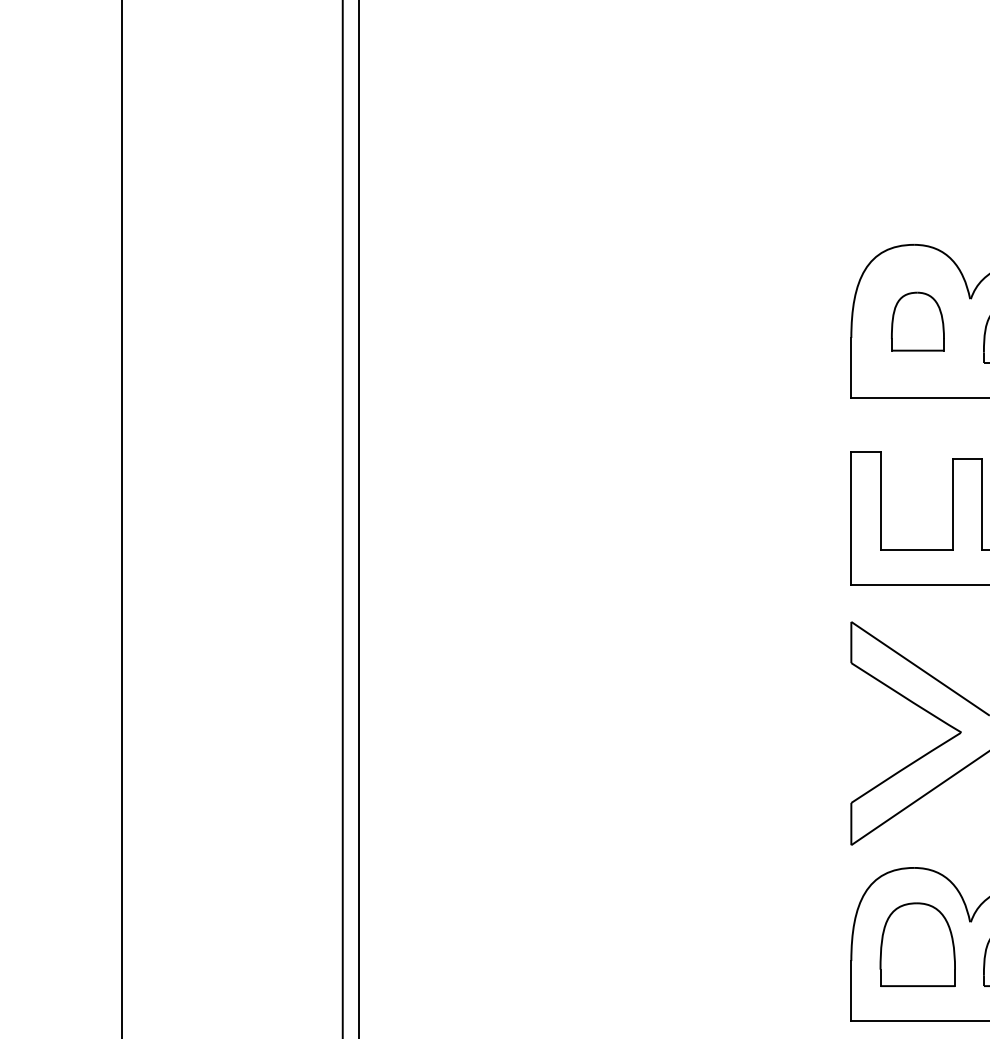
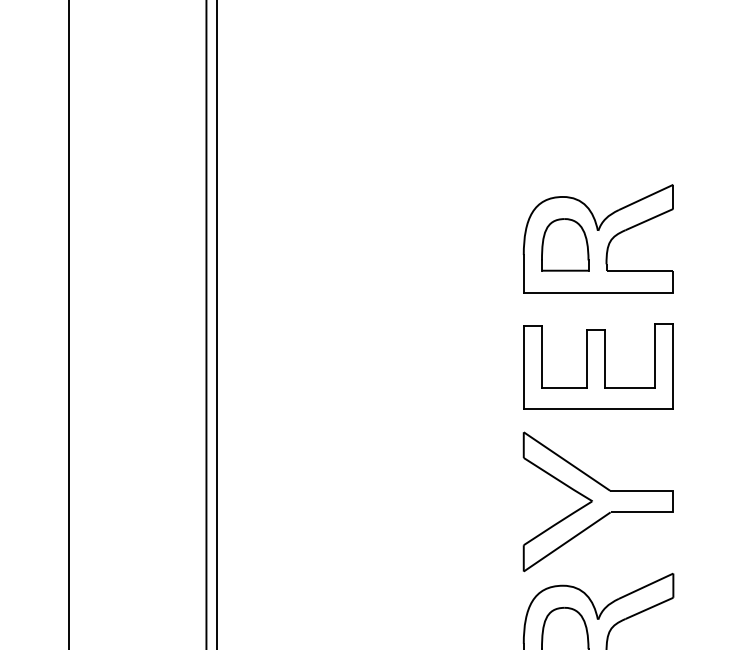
part: (918, 321) -> (565, 244), size x1.43

